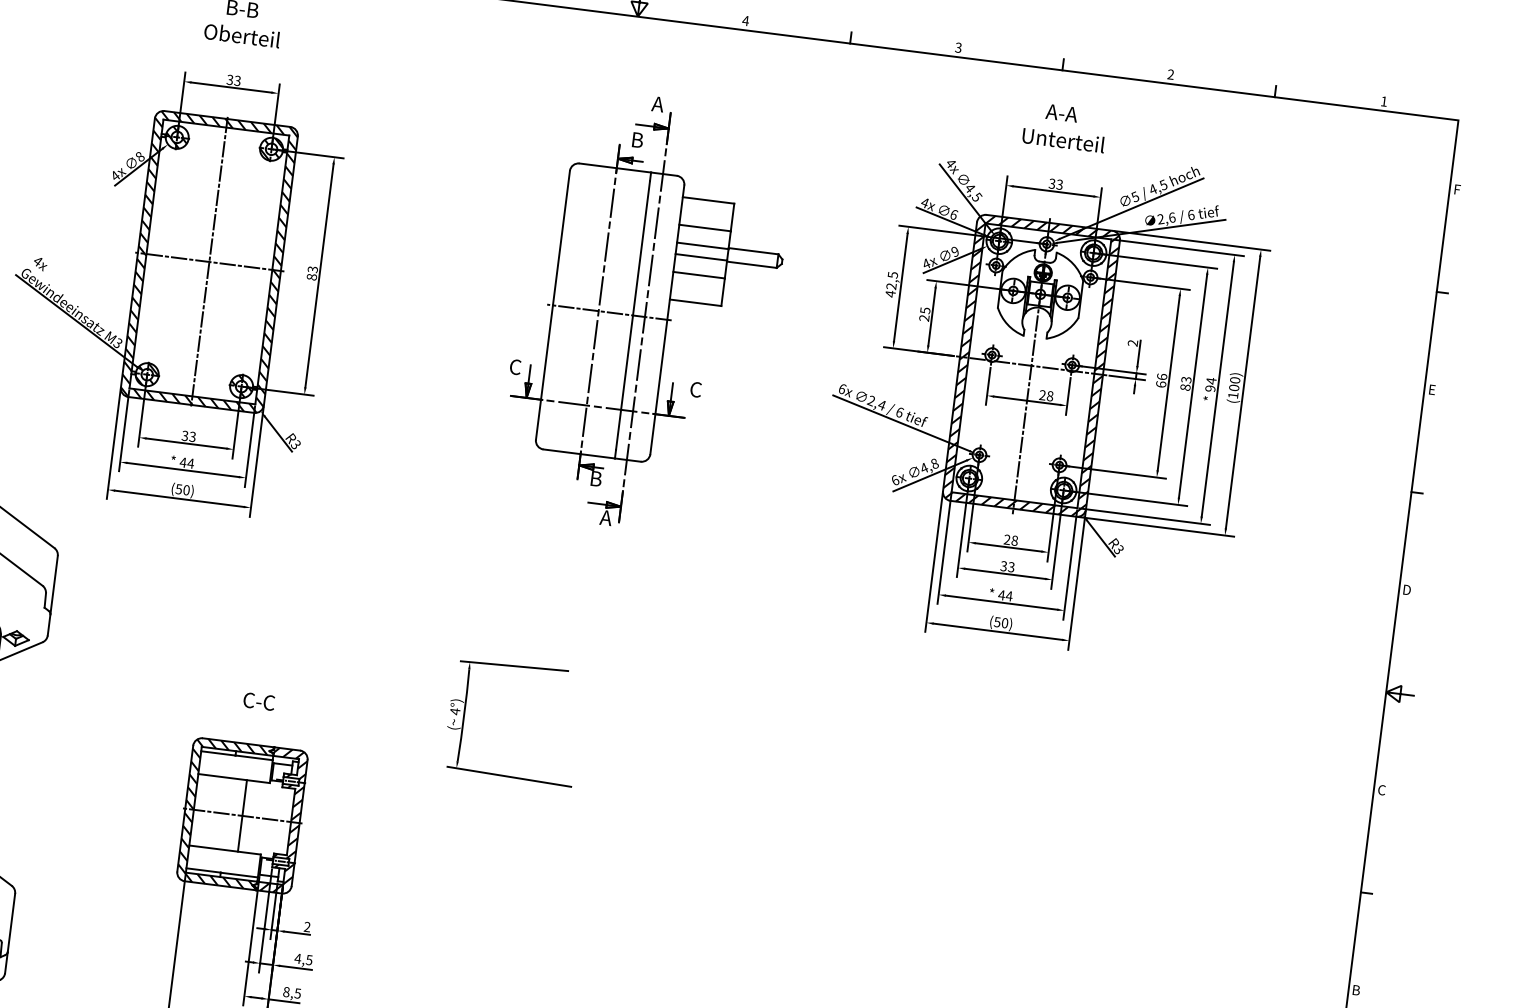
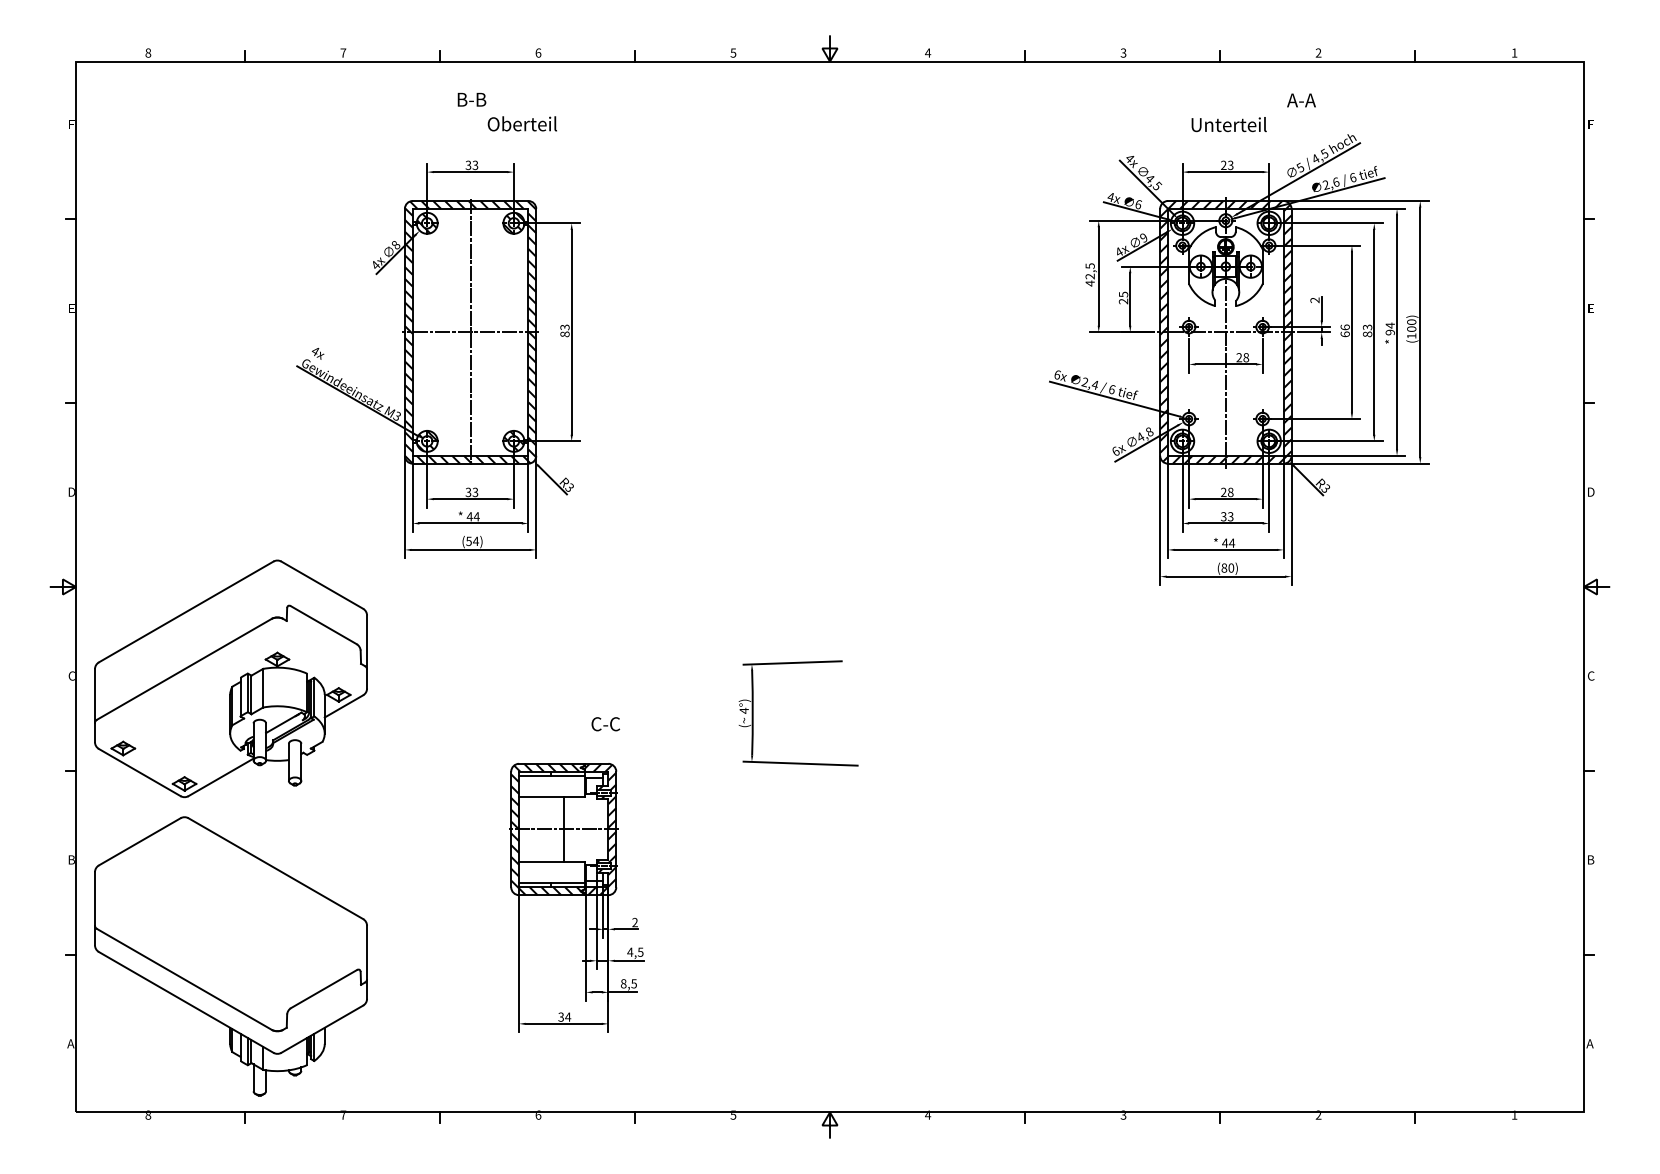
text: (241, 35) -> (521, 123), moved
text: (1061, 113) -> (1301, 100), moved
text: (1051, 183) -> (1223, 165), 33 -> 23
part: (646, 312) -> (871, 328), removed
text: (186, 490) -> (475, 541), (50) -> (54)
text: (997, 621) -> (1224, 567), (50) -> (80)
text: (258, 701) -> (605, 724), moved

